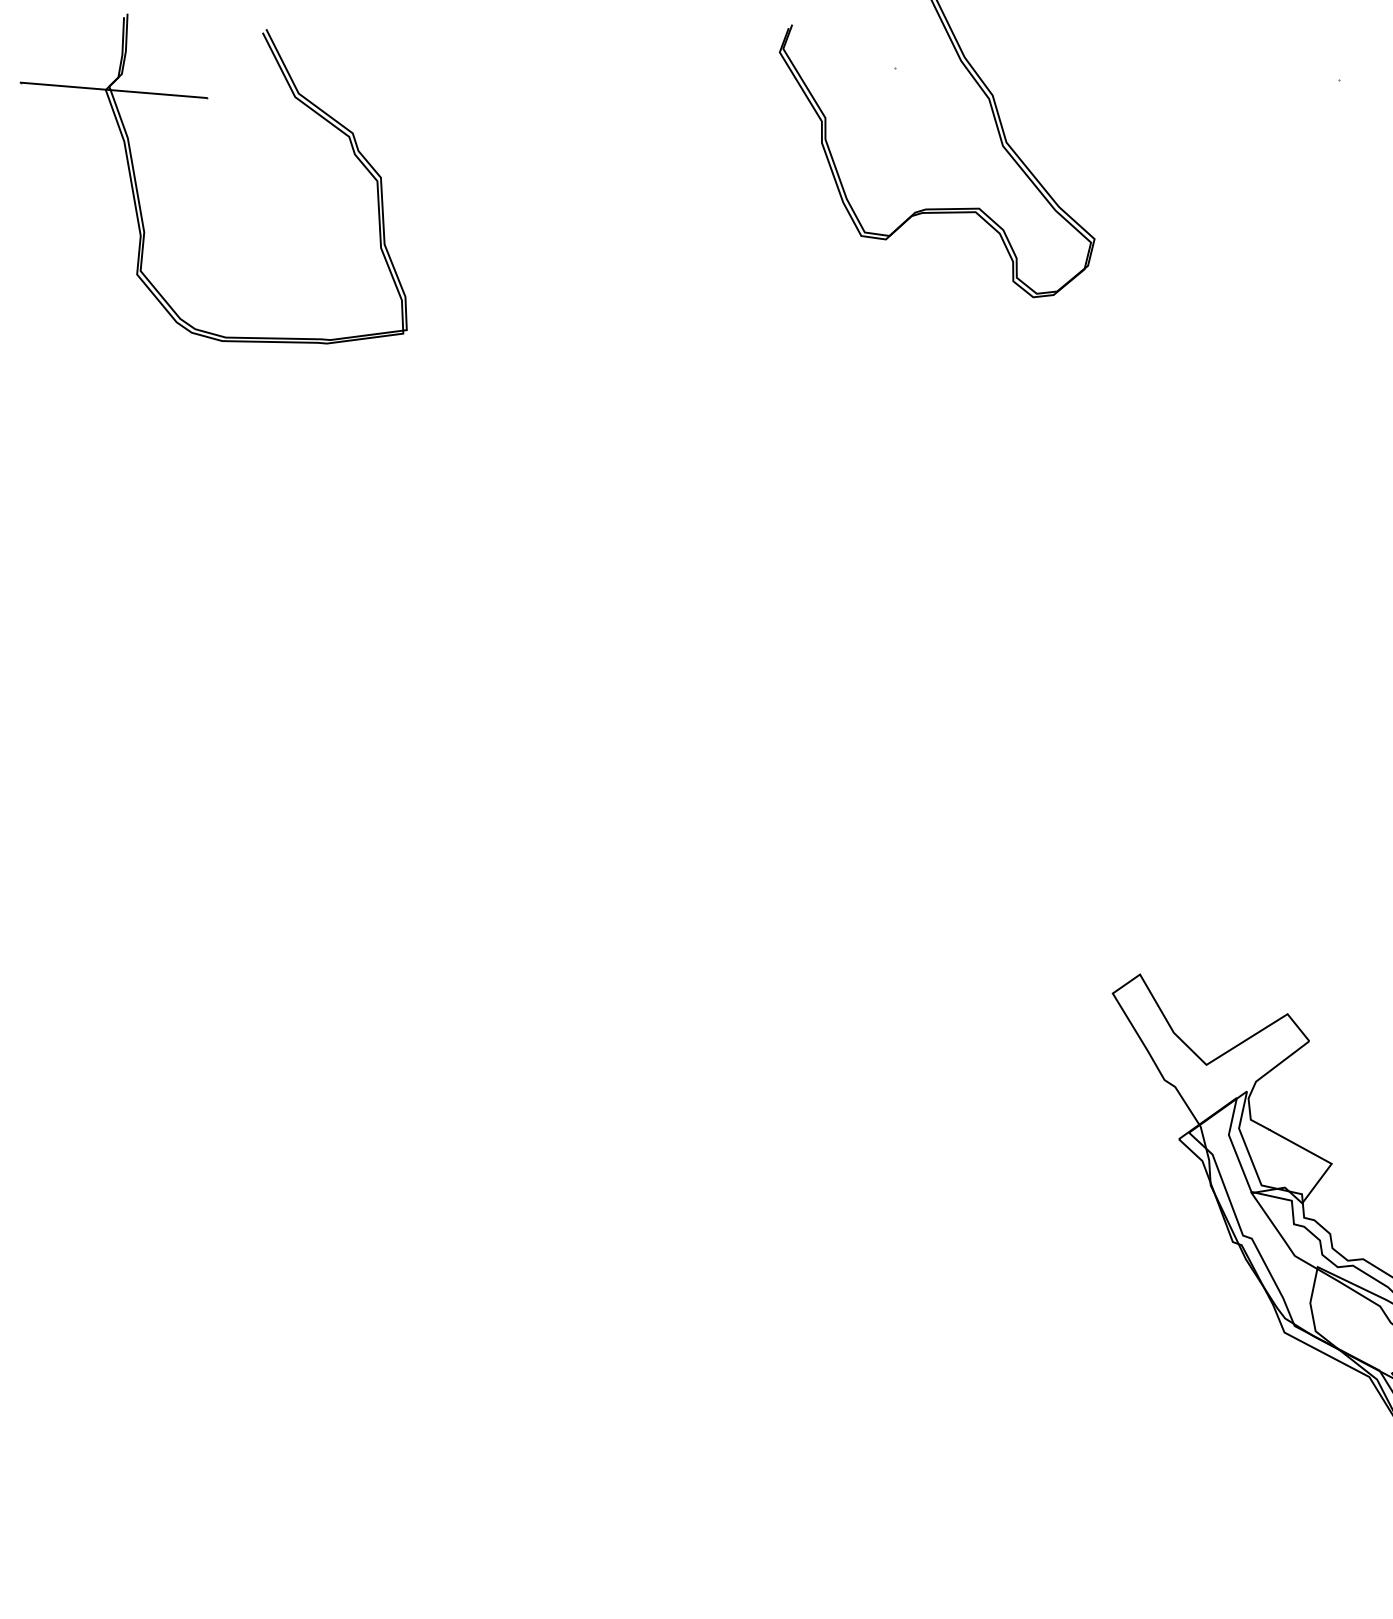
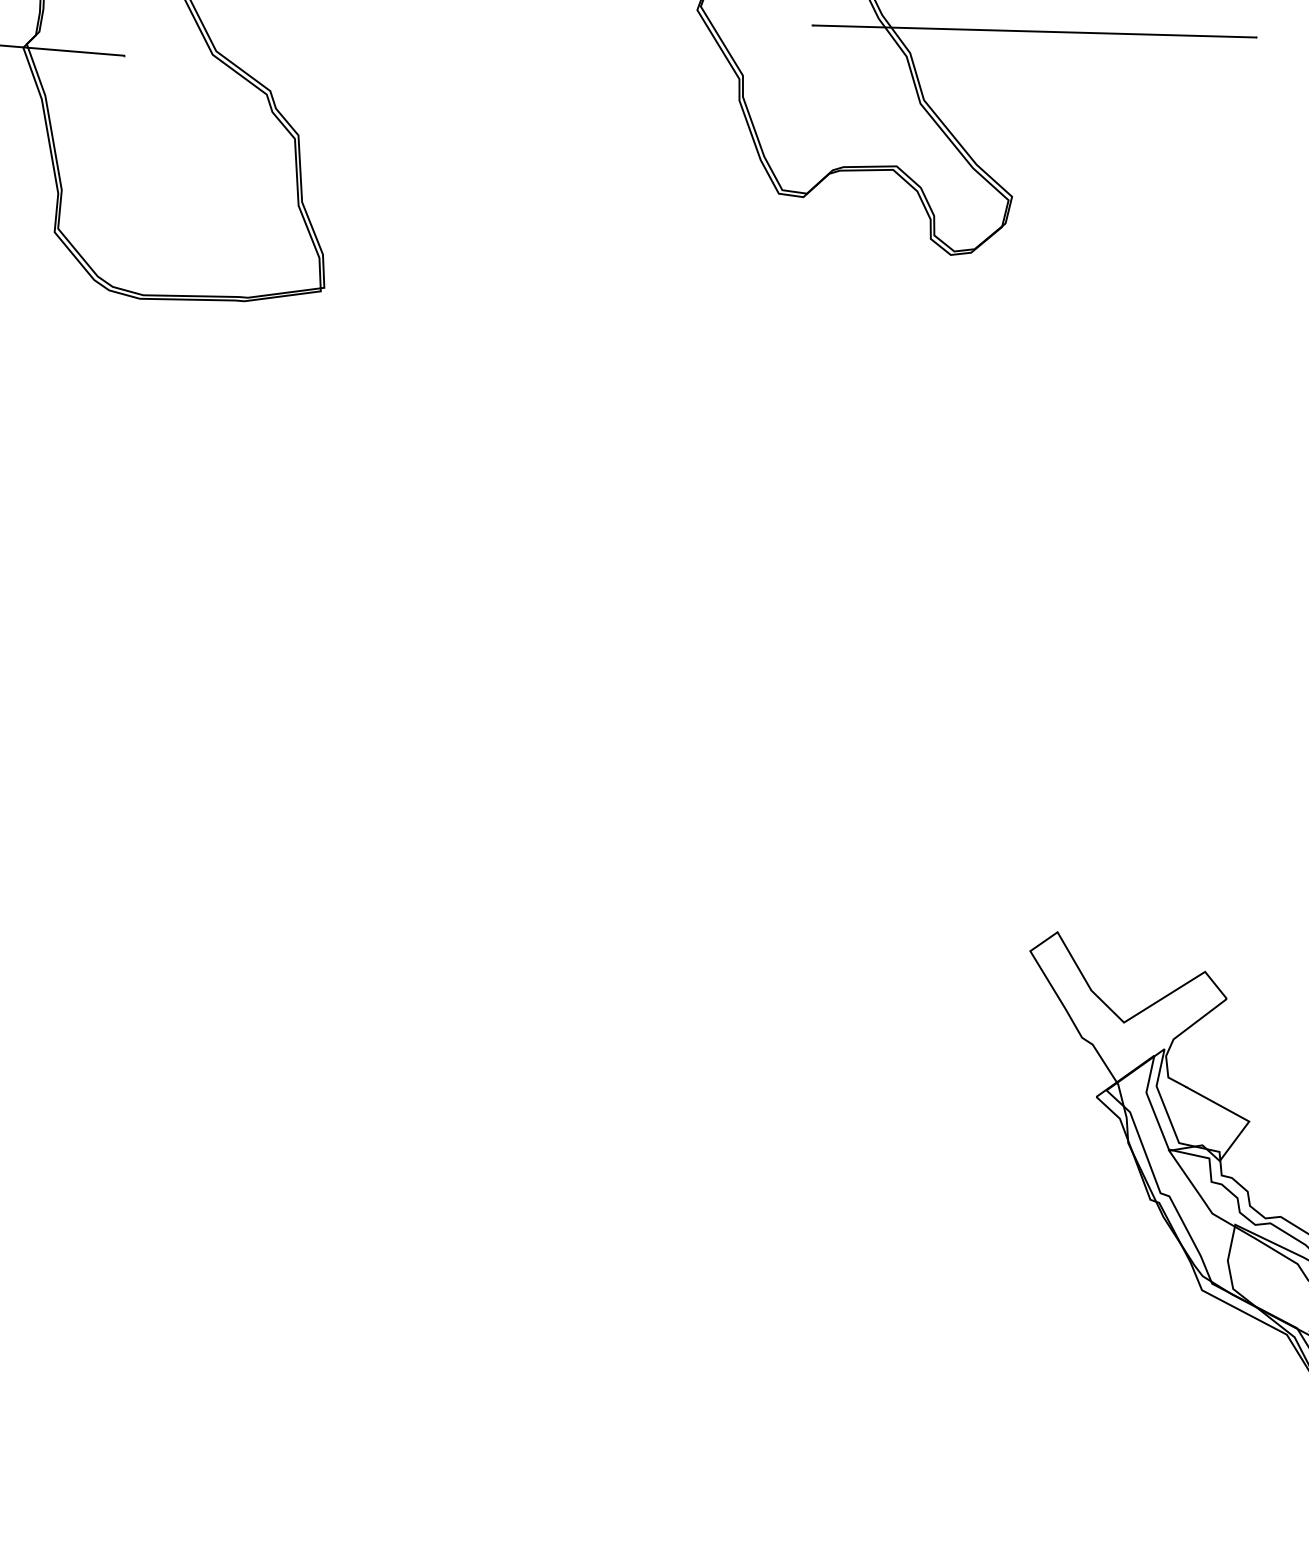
line: (1116, 73) -> (1034, 31), added

